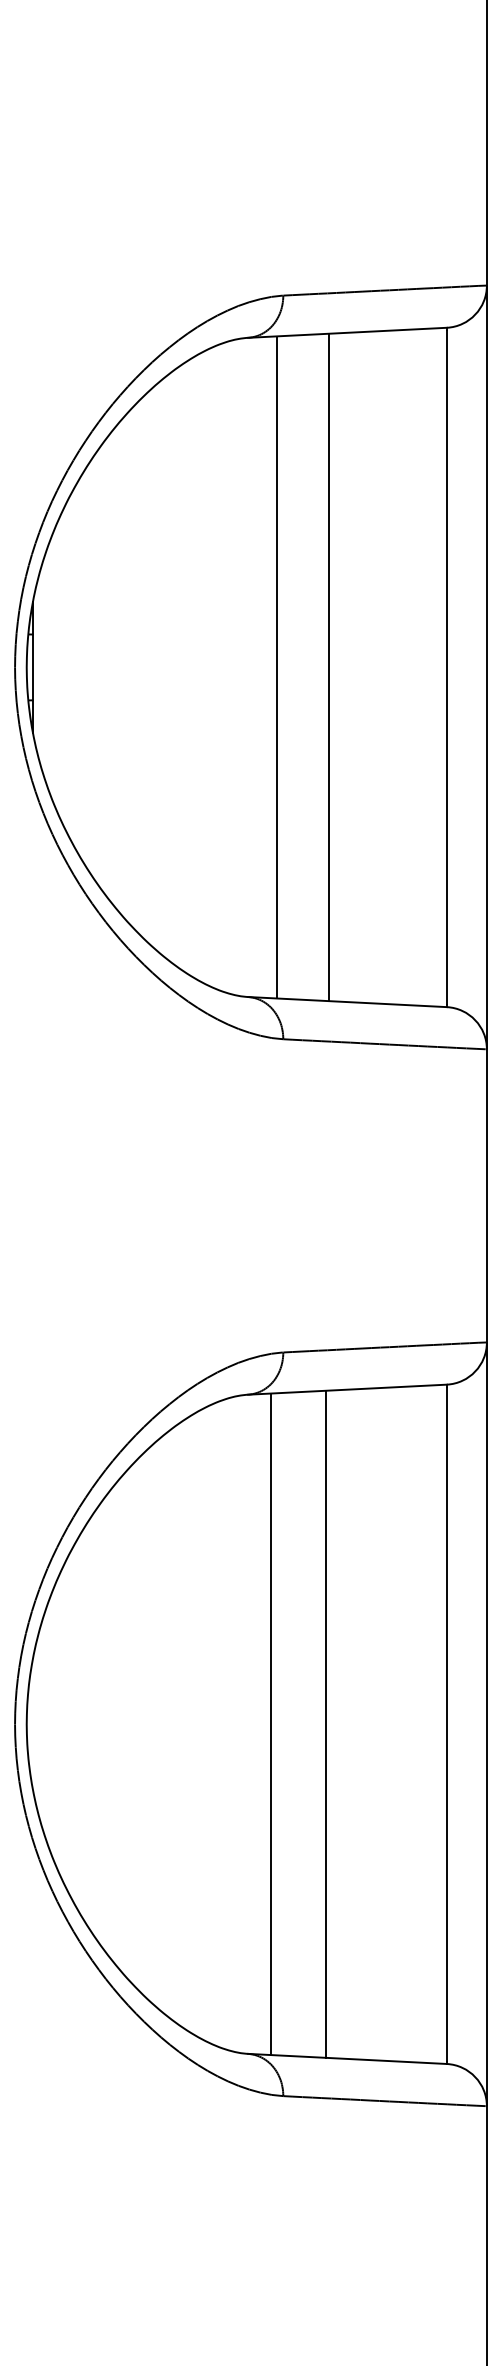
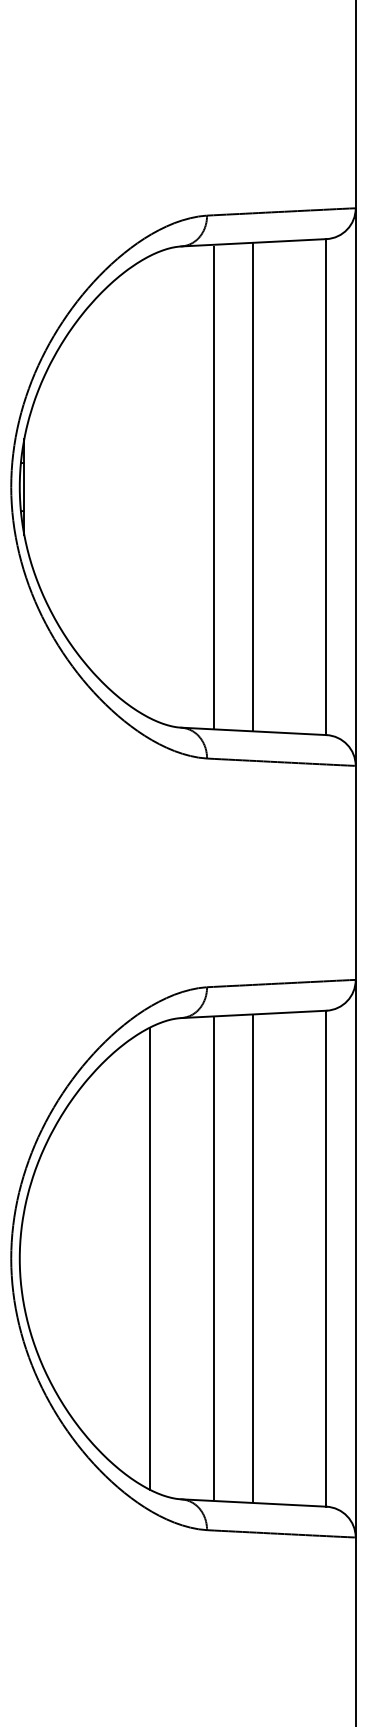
line: (276, 667) -> (213, 487), moved
line: (328, 667) -> (252, 487), moved
line: (205, 1723) -> (150, 1258), added
line: (270, 1723) -> (213, 1258), moved
line: (325, 1723) -> (252, 1258), moved

